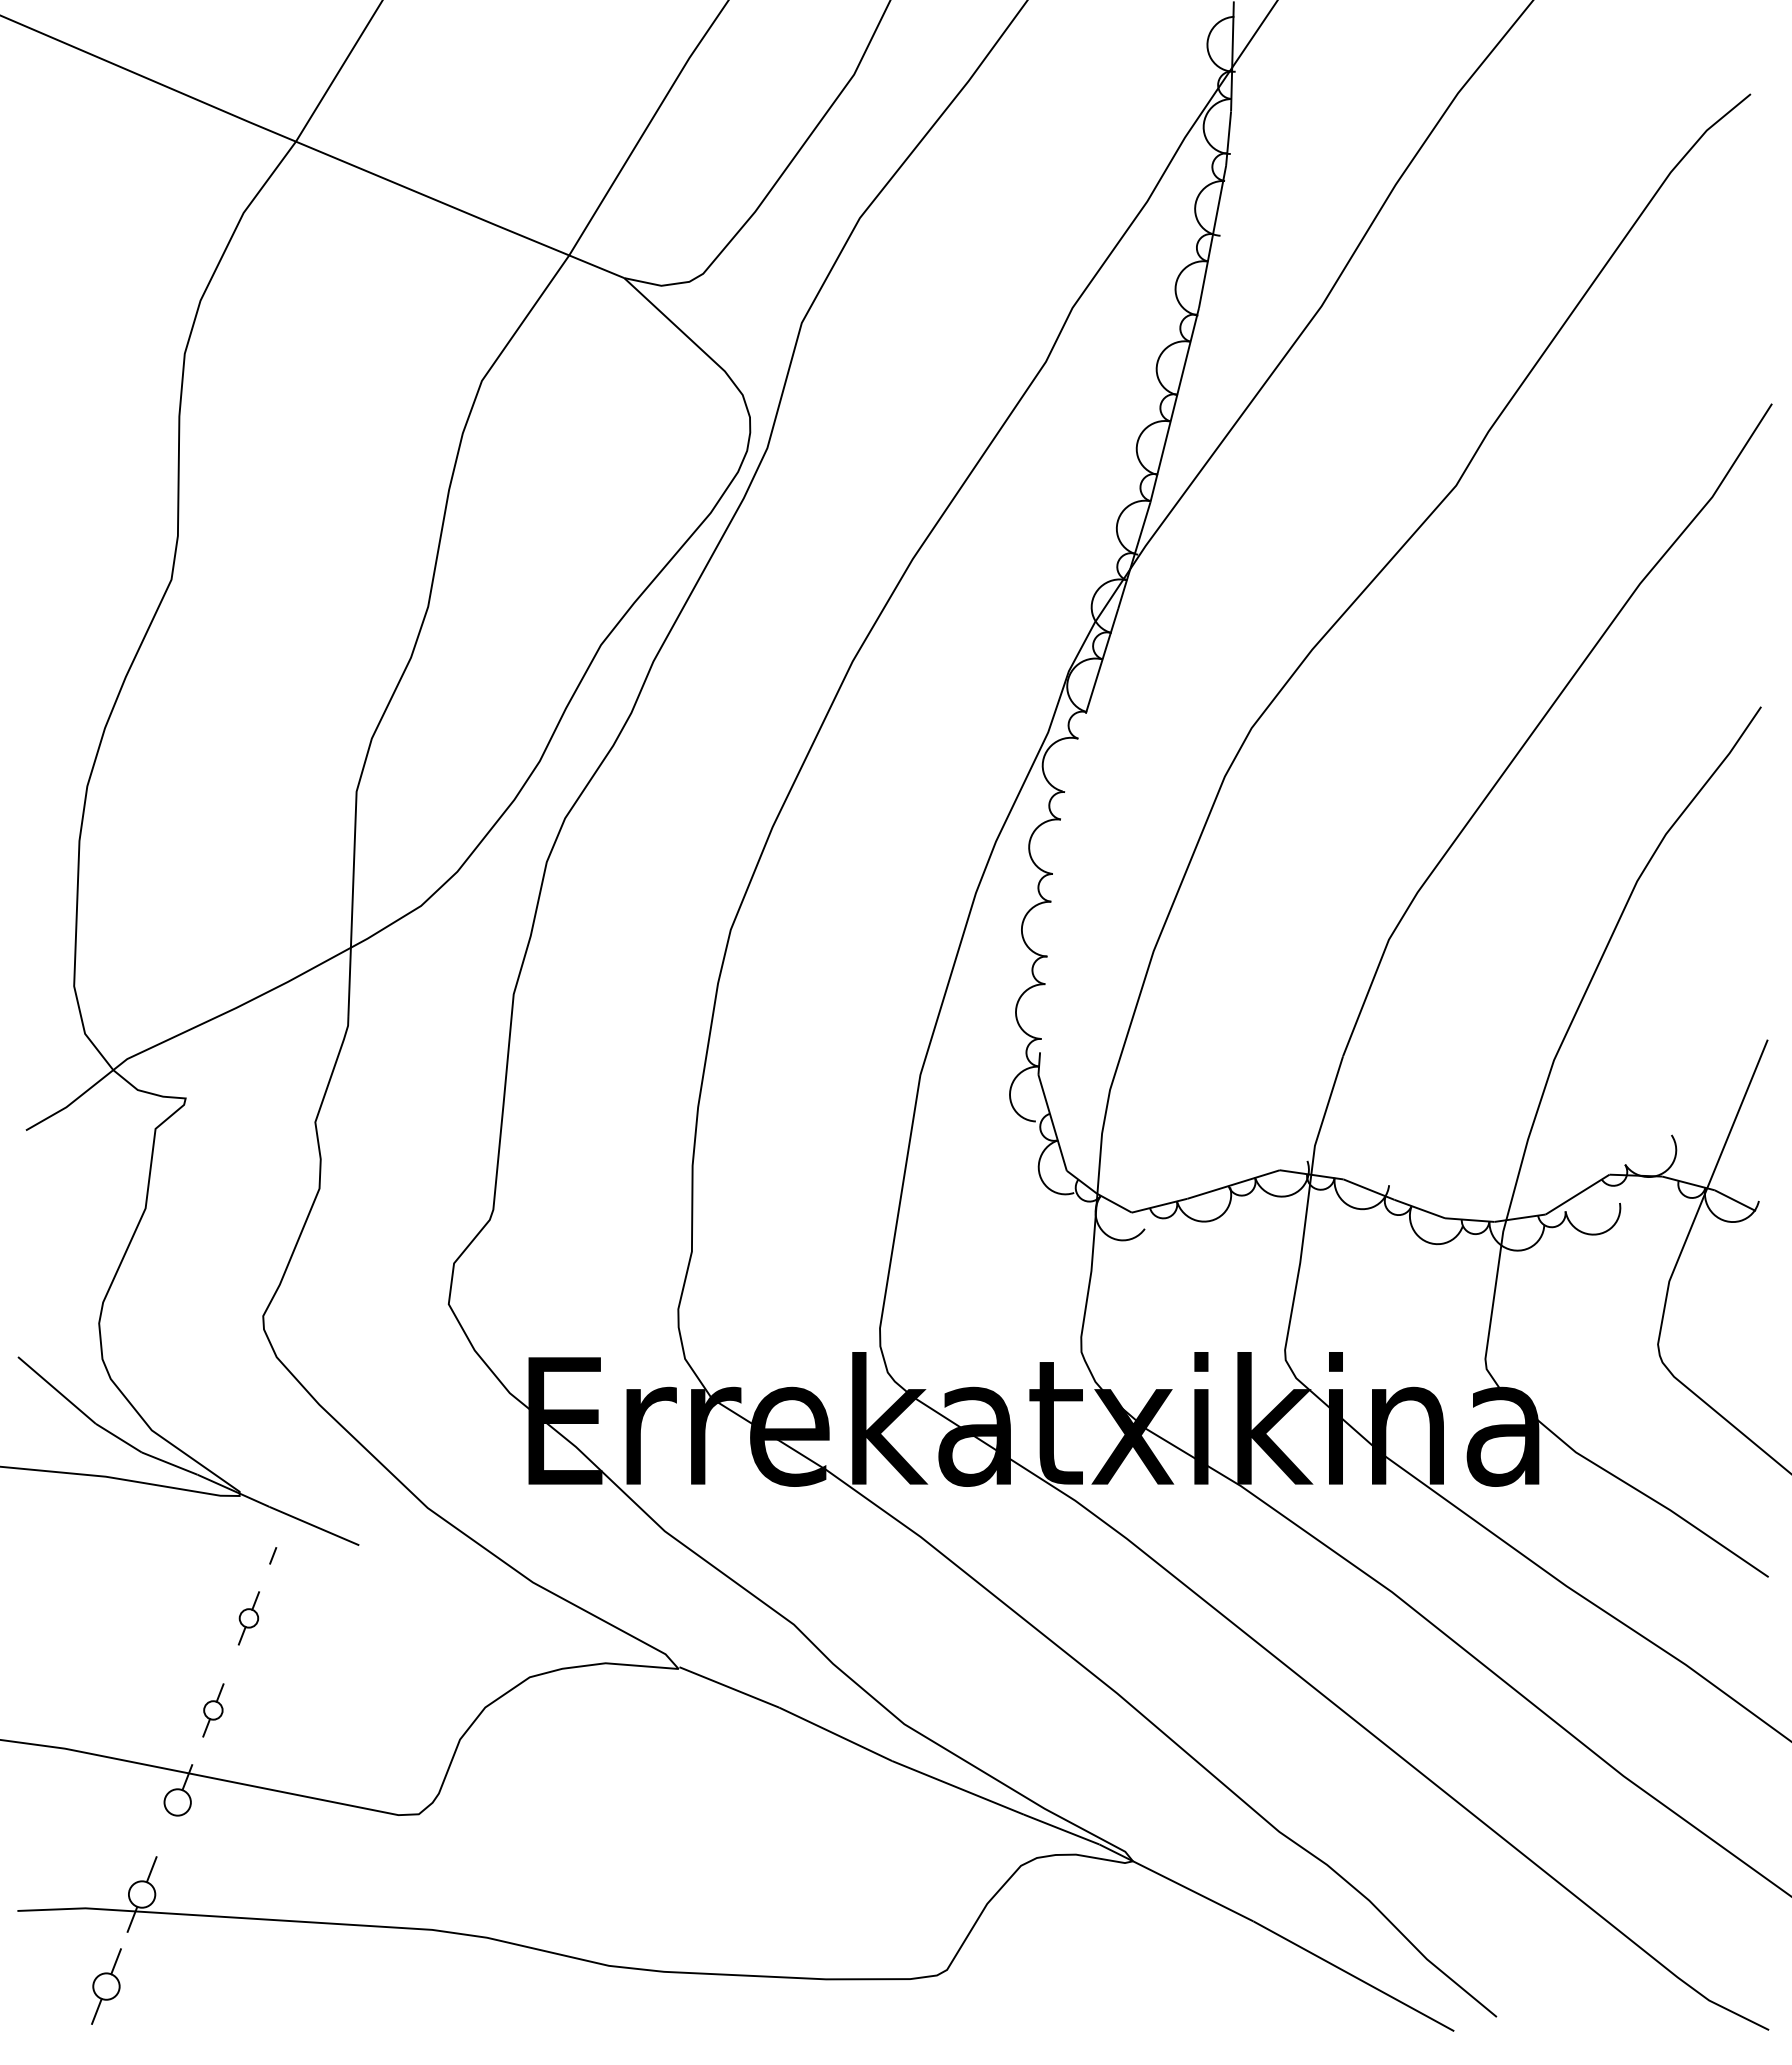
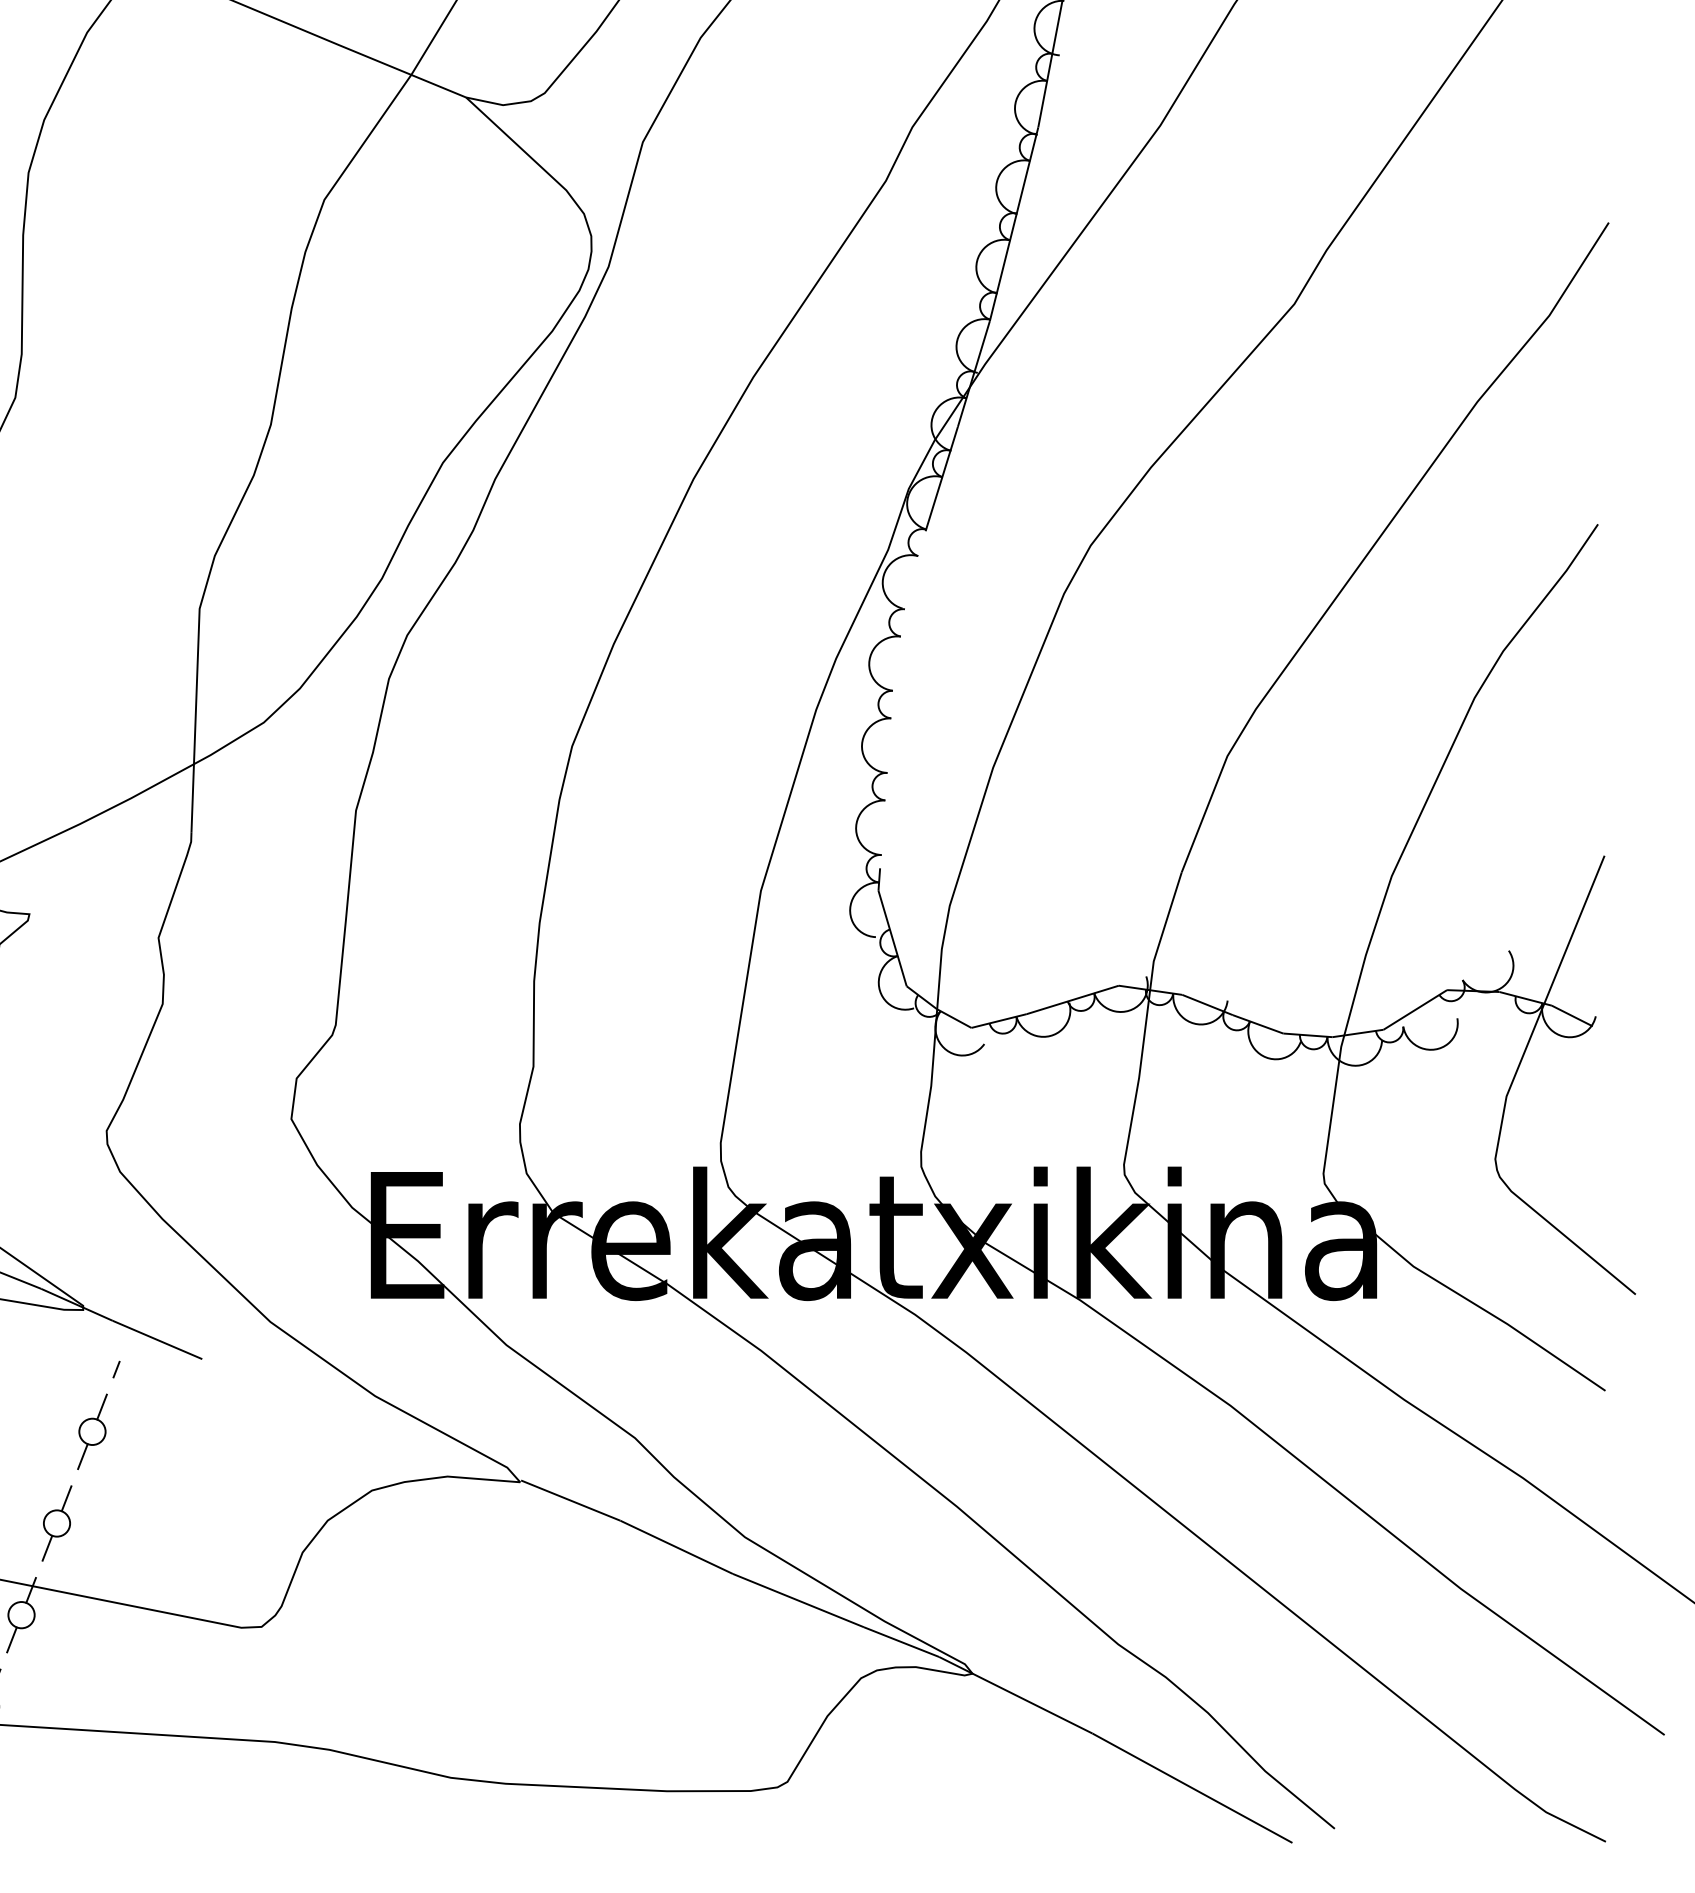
part: (248, 1618) -> (92, 1431), size x1.43
part: (213, 1710) -> (57, 1523), size x1.43
line: (167, 1826) -> (11, 1639), added

